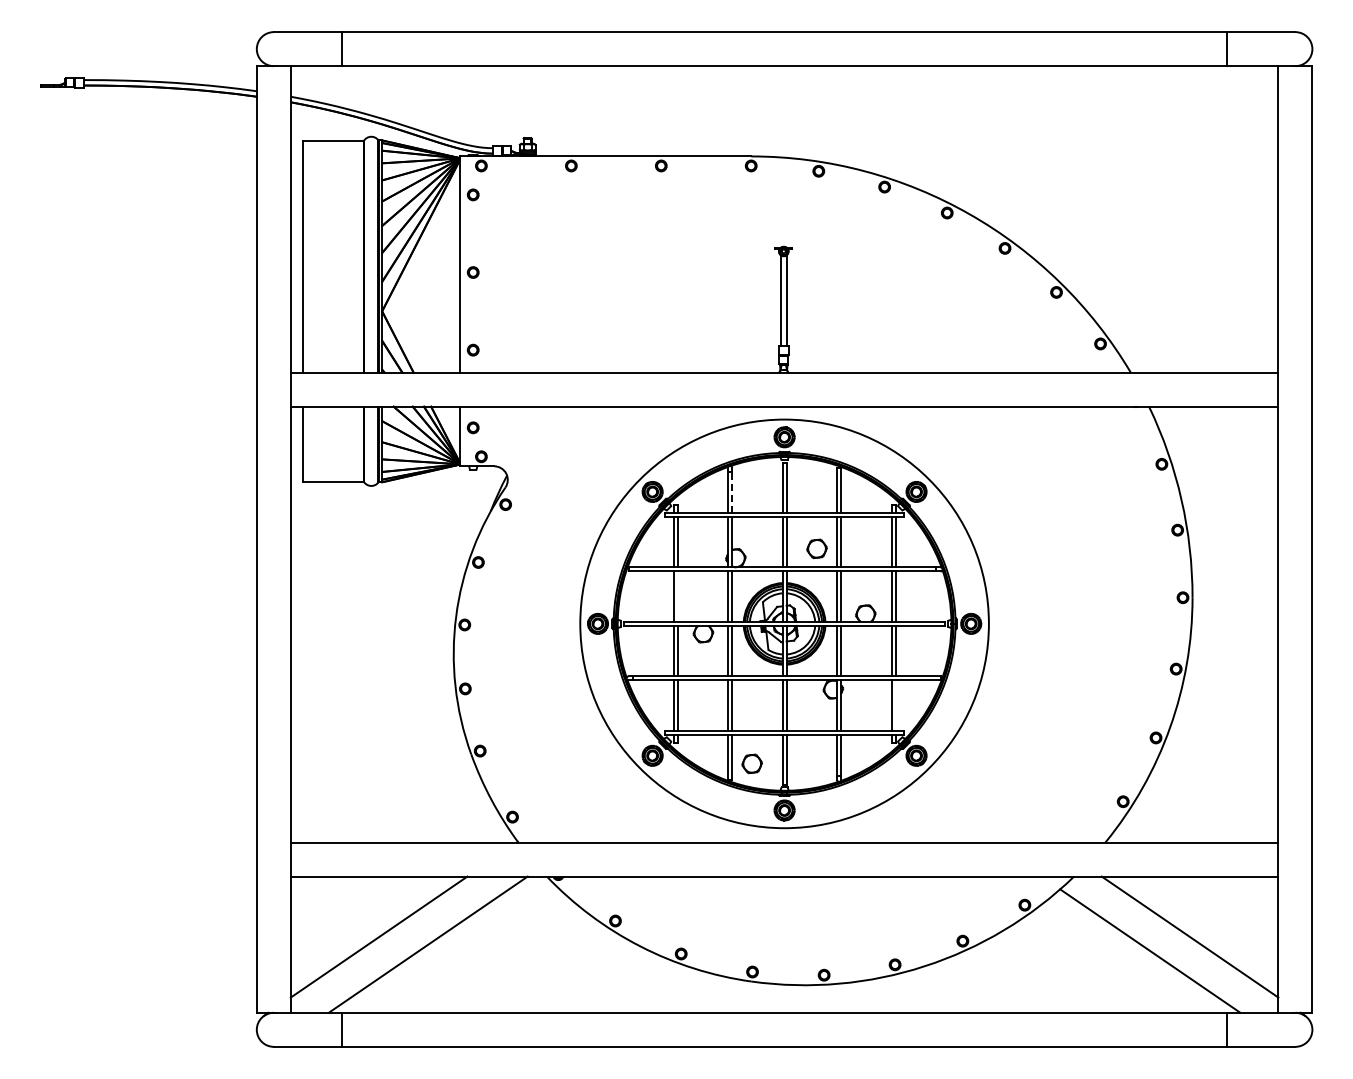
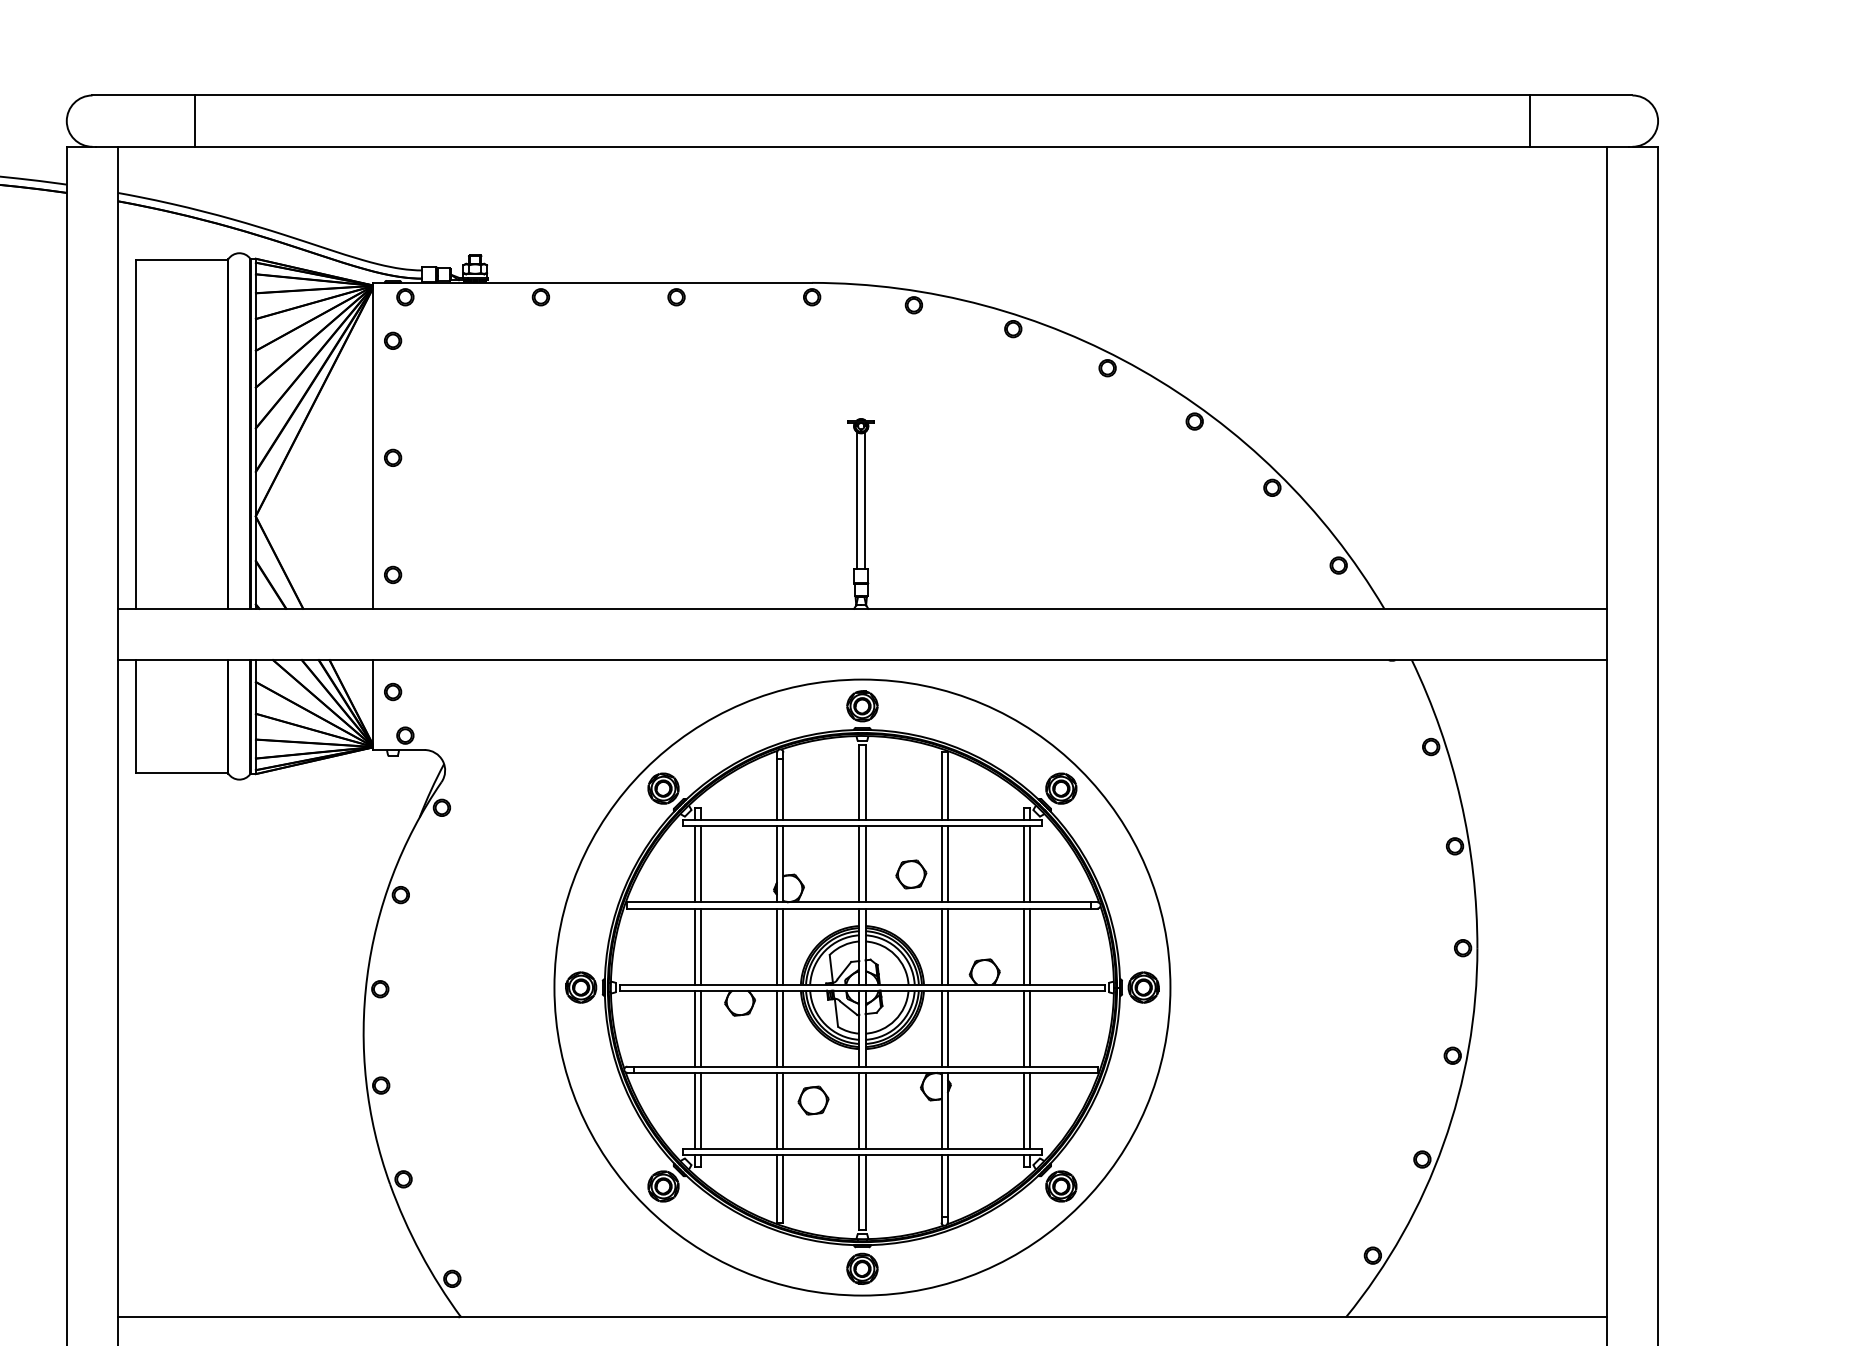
line: (732, 491) -> (783, 787), dashed -> solid
line: (677, 596) -> (700, 946), added
line: (895, 705) -> (1029, 1110), added
part: (751, 763) -> (812, 1100), moved

